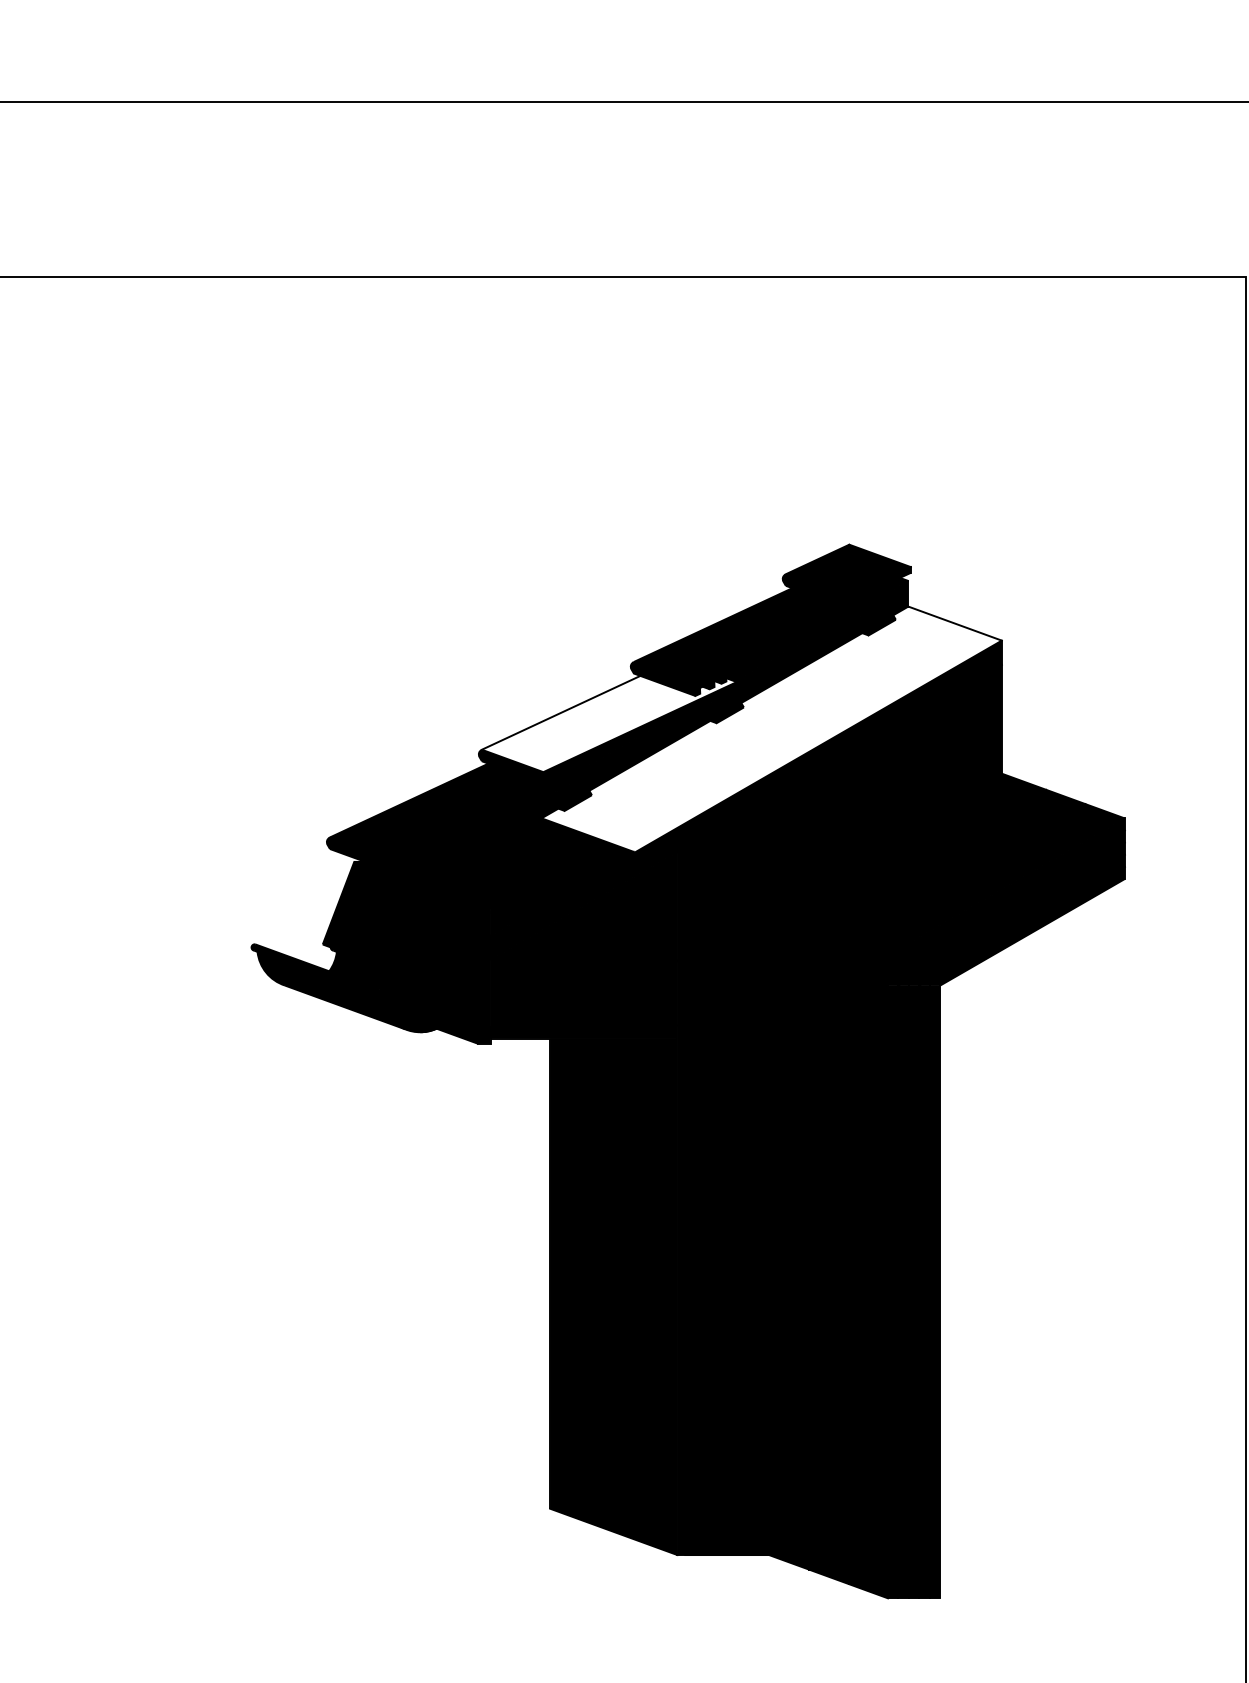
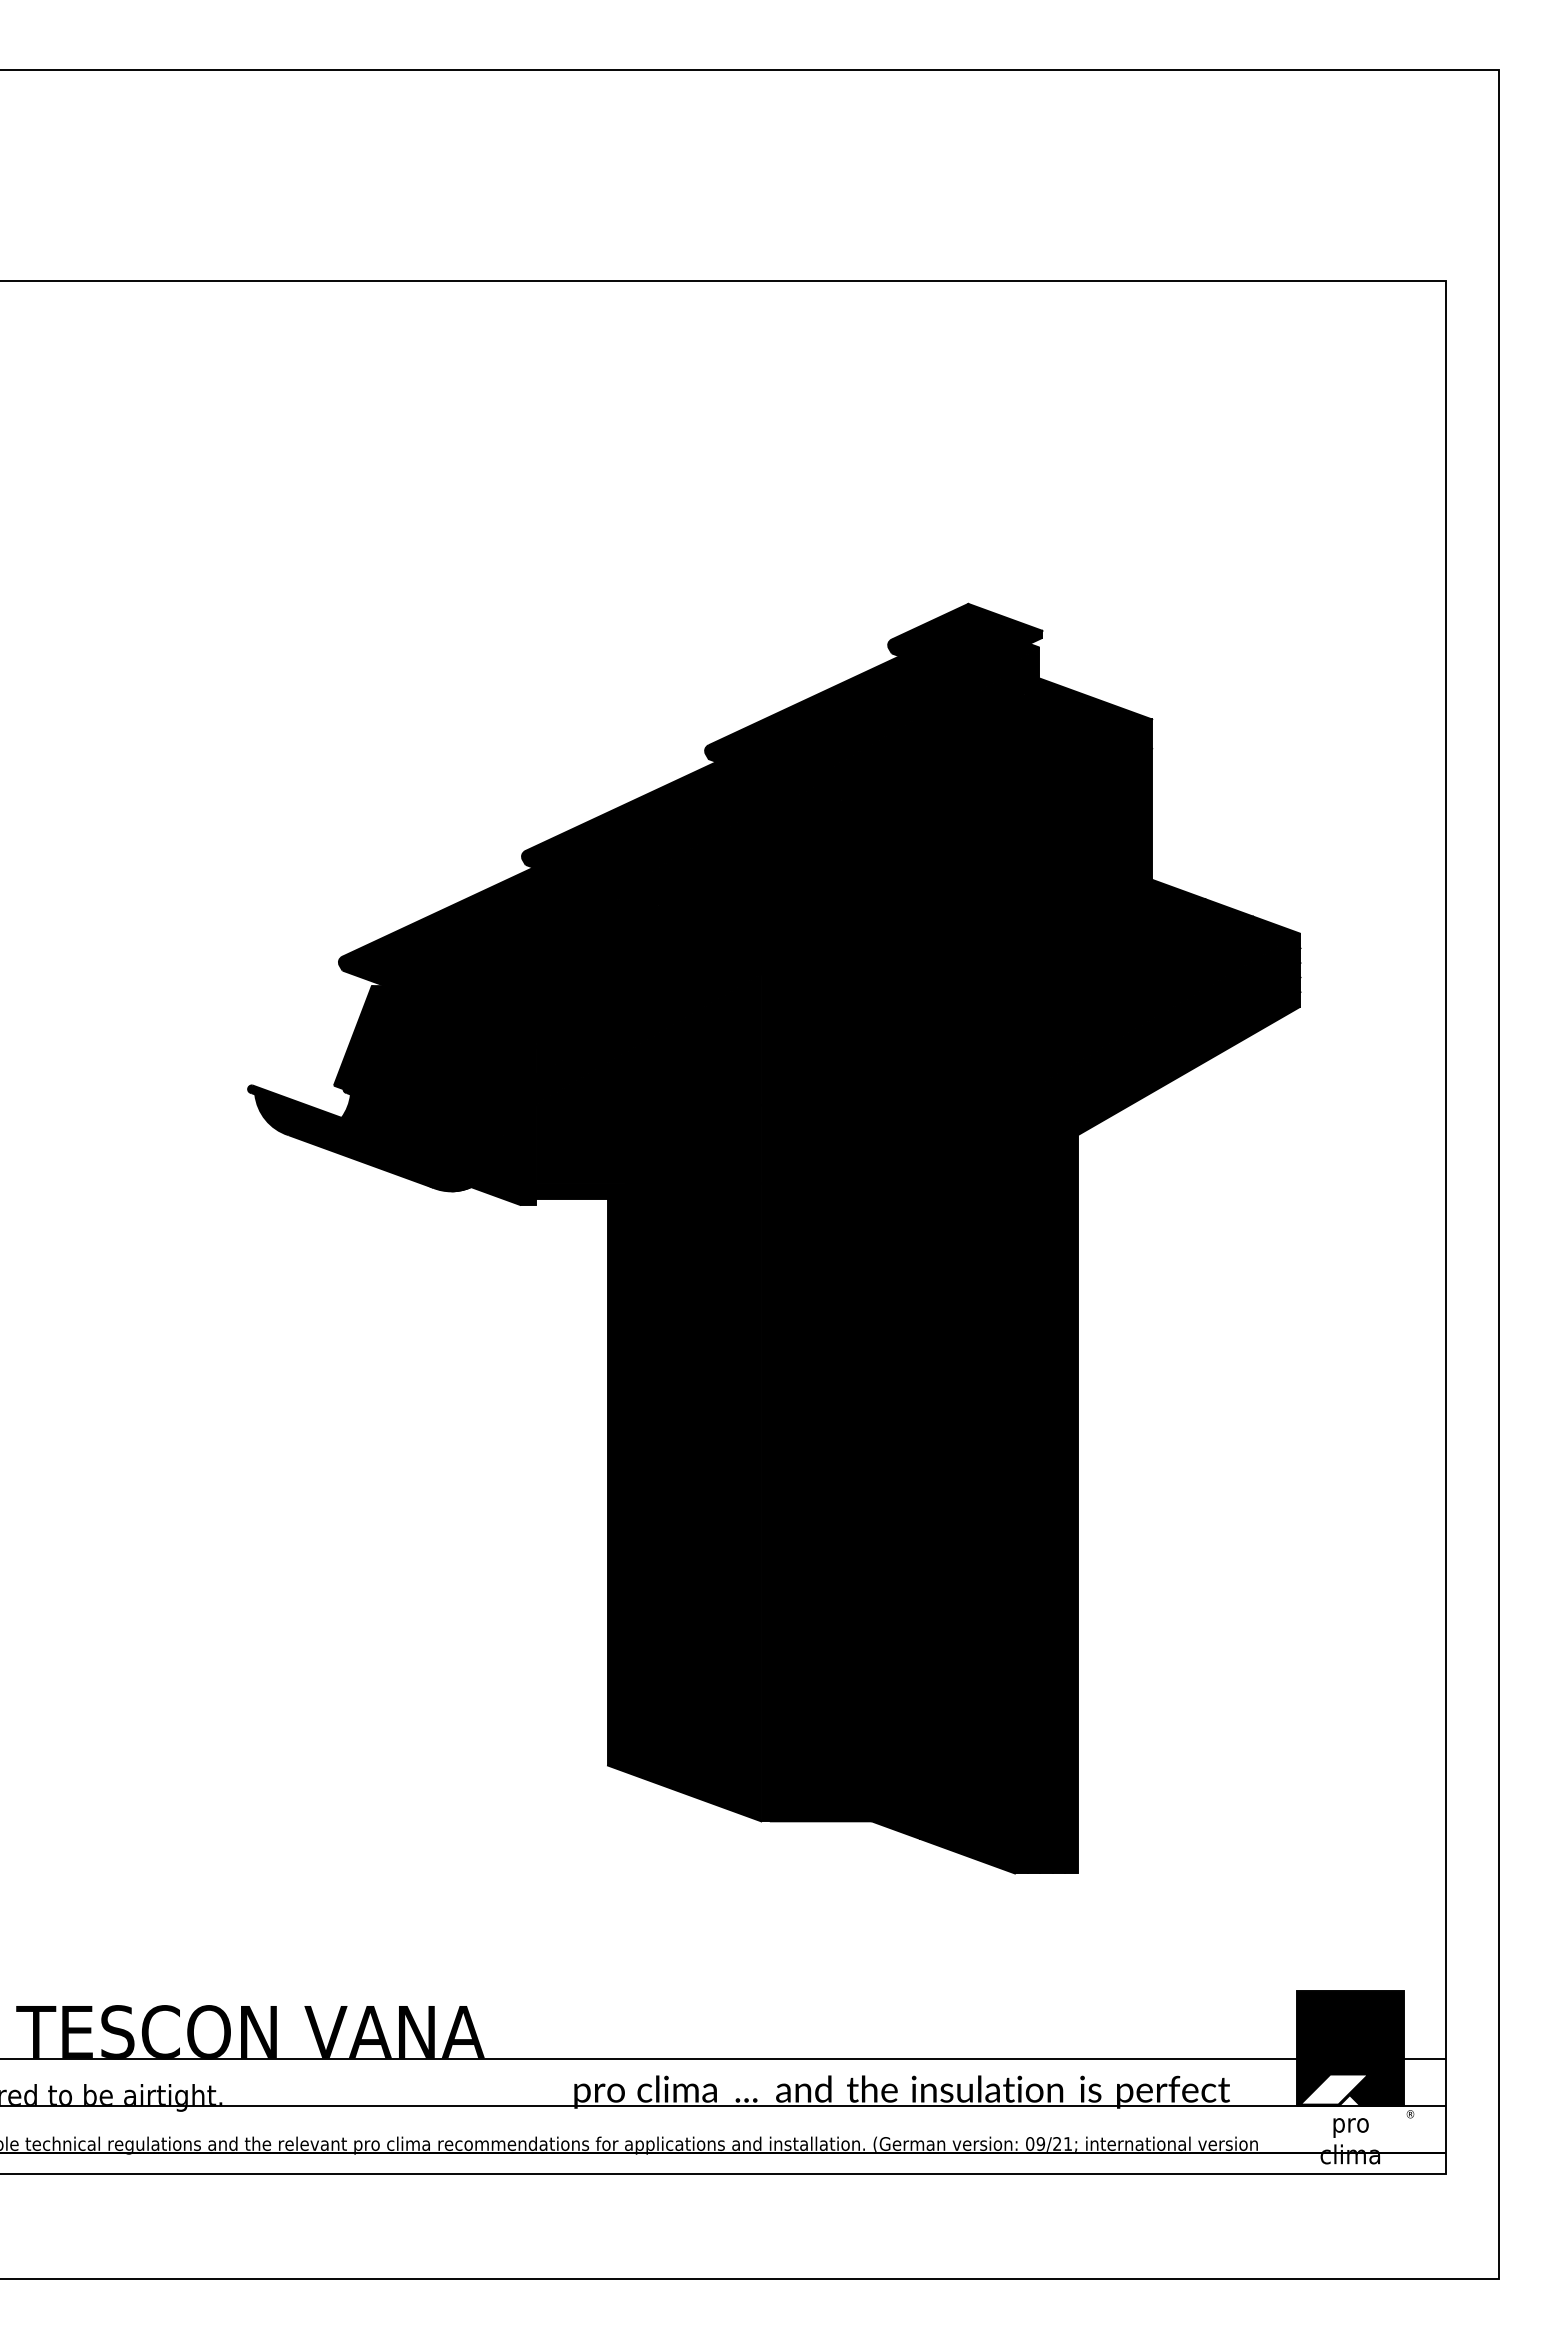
fill: (608, 723) -> (678, 819), added
fill: (771, 729) -> (874, 826), added

